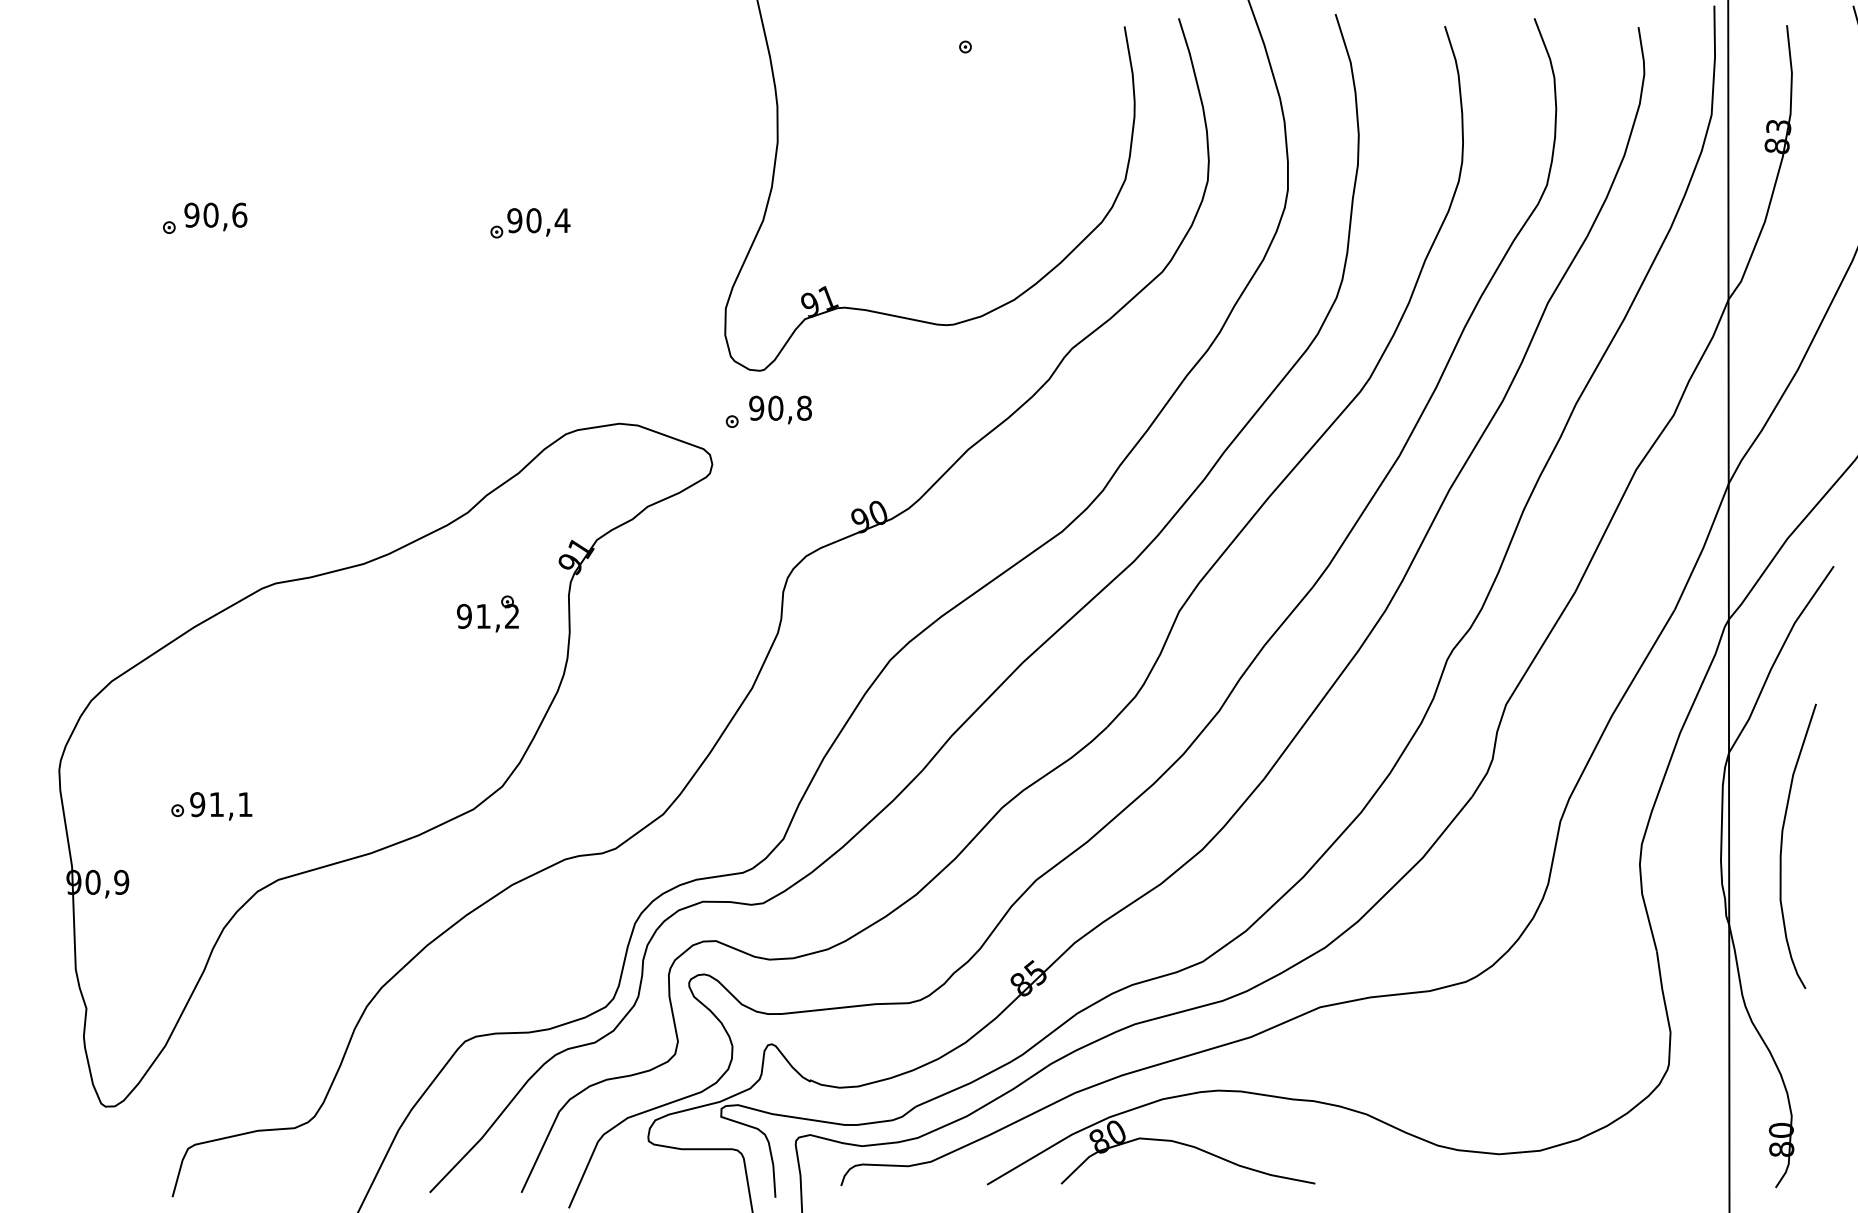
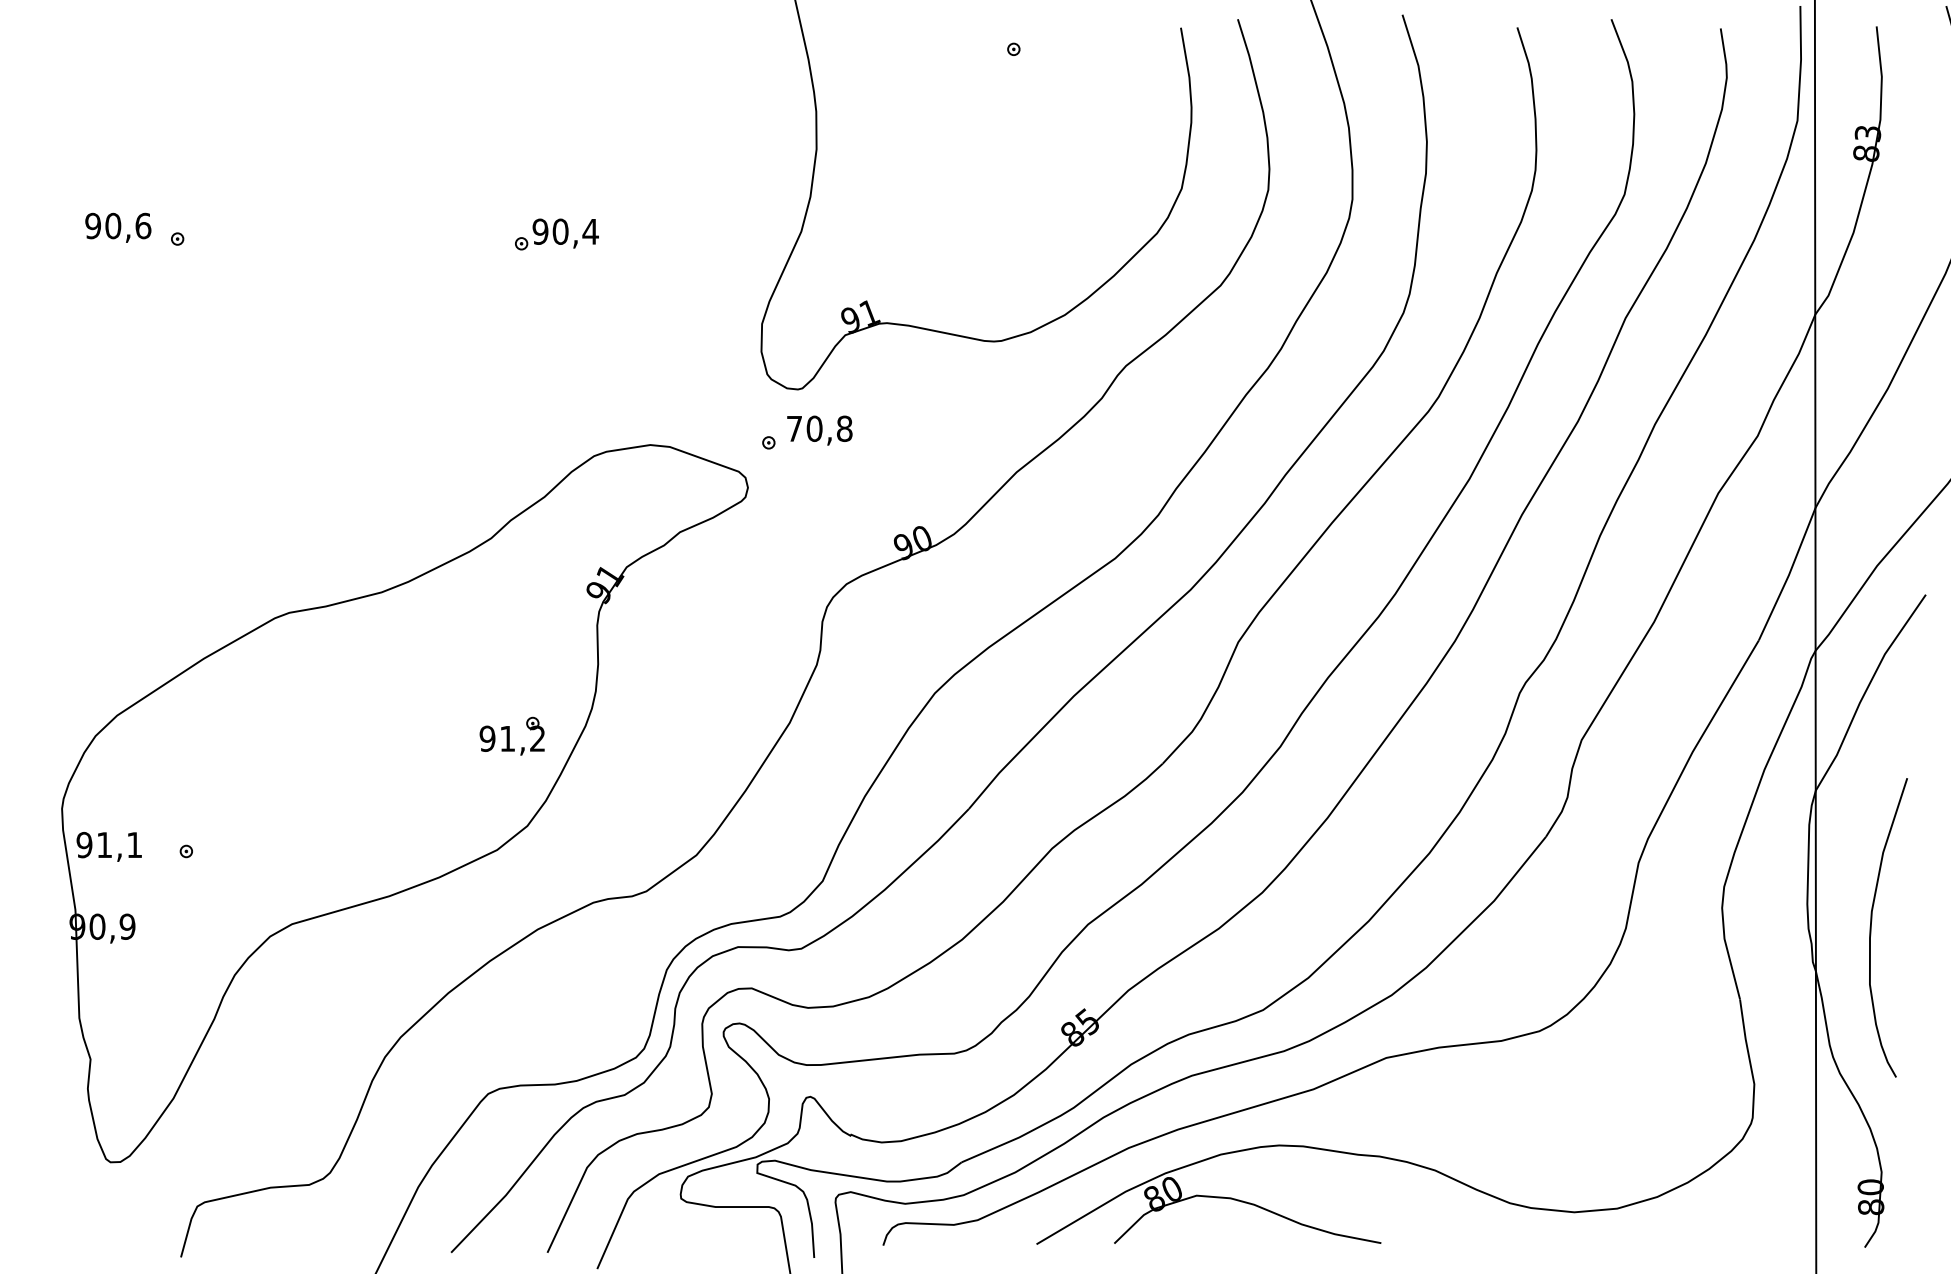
text: (215, 216) -> (117, 227), moved
text: (756, 407) -> (794, 427), 90,8 -> 70,8
part: (487, 613) -> (511, 735), moved
text: (221, 806) -> (109, 847), moved
curve: (1782, 845) -> (1871, 926), moved

